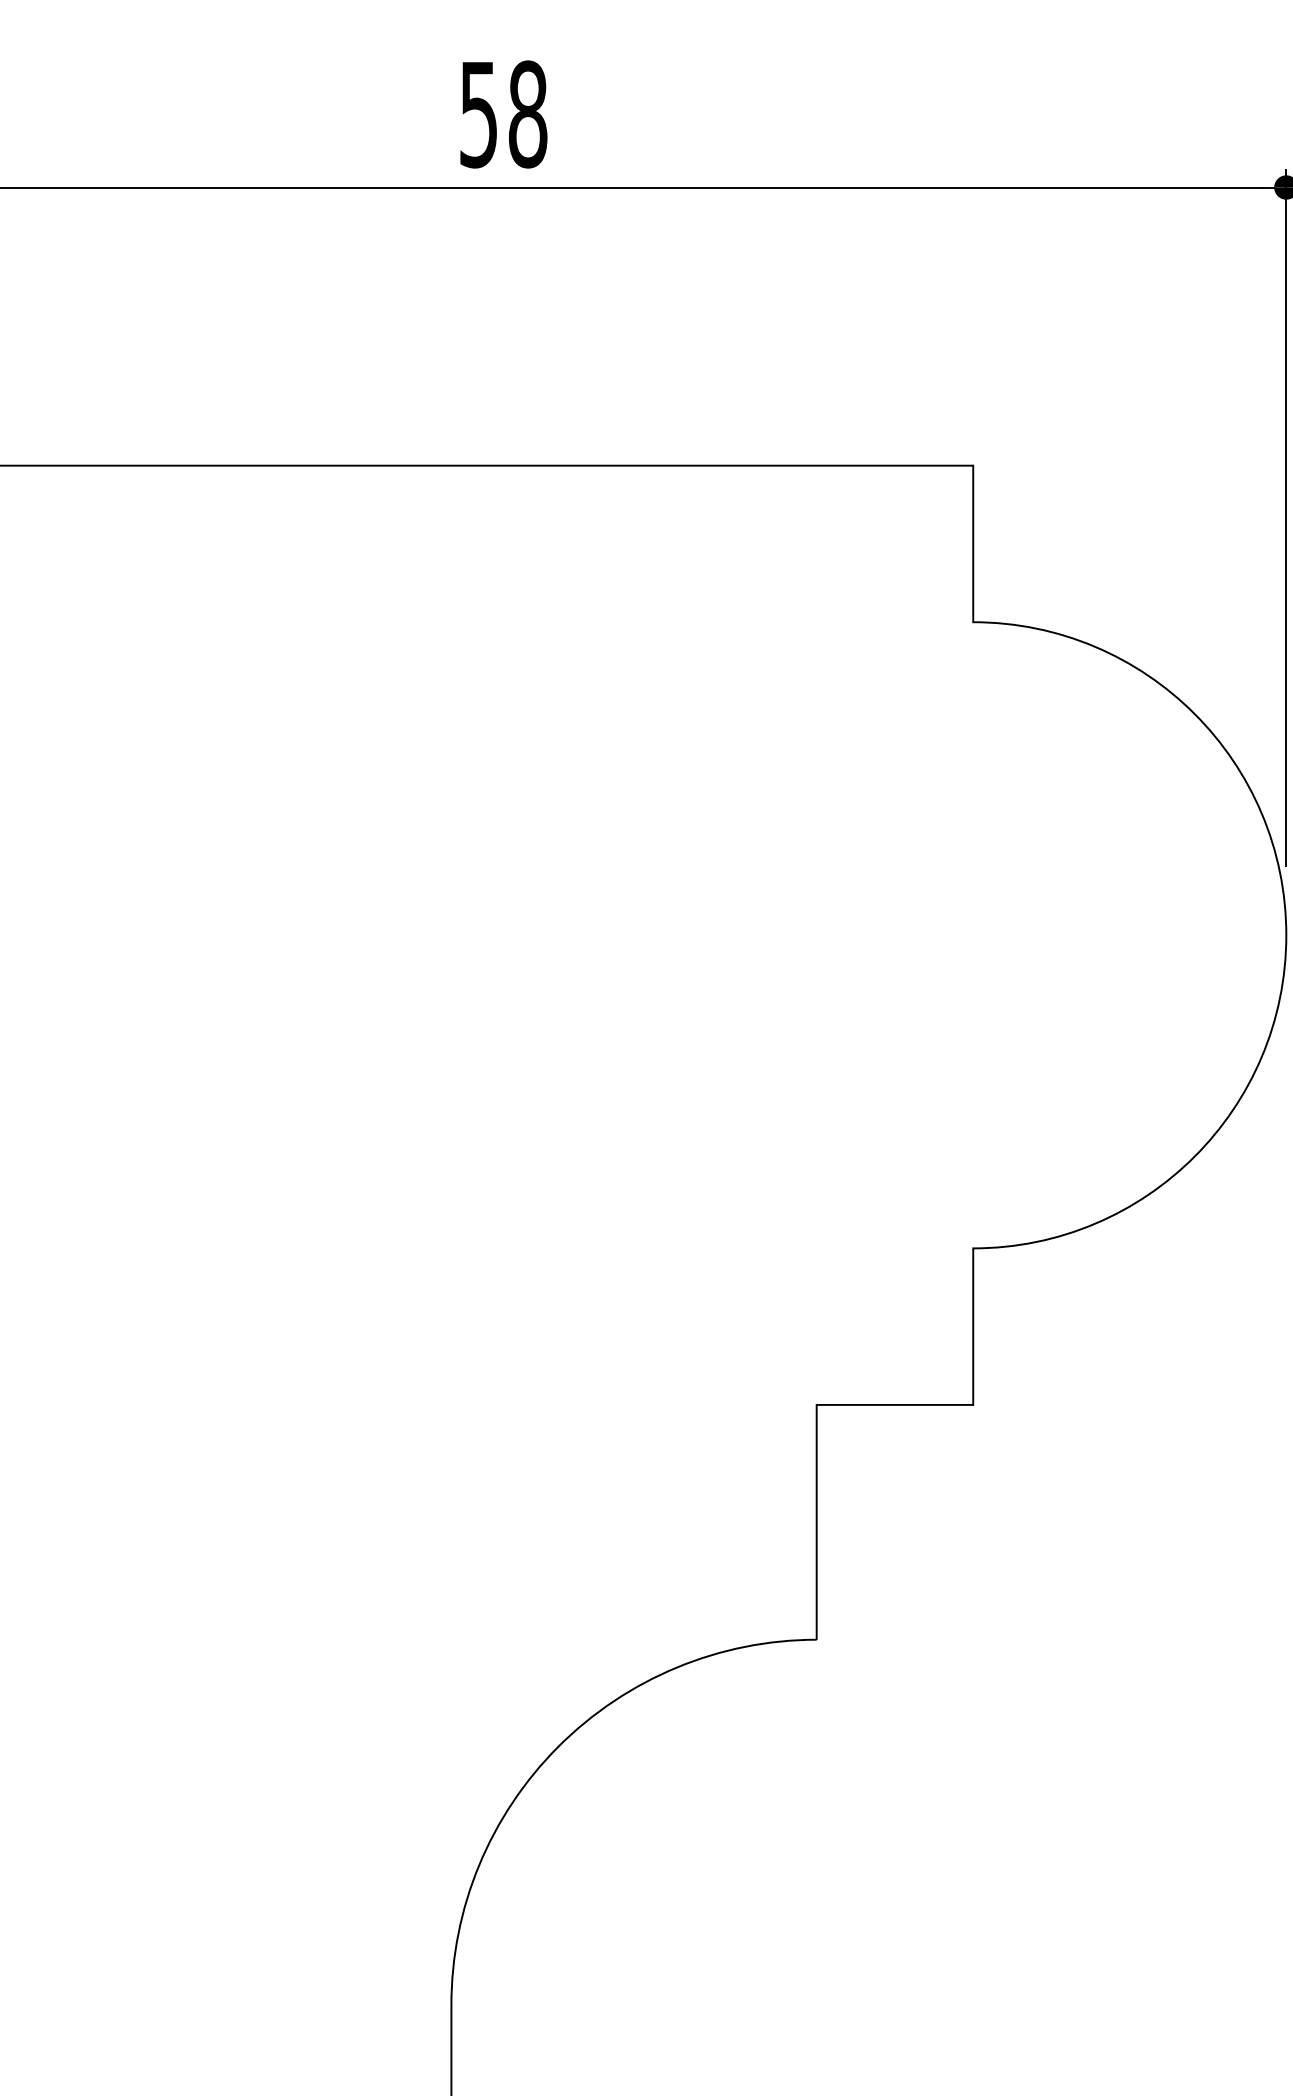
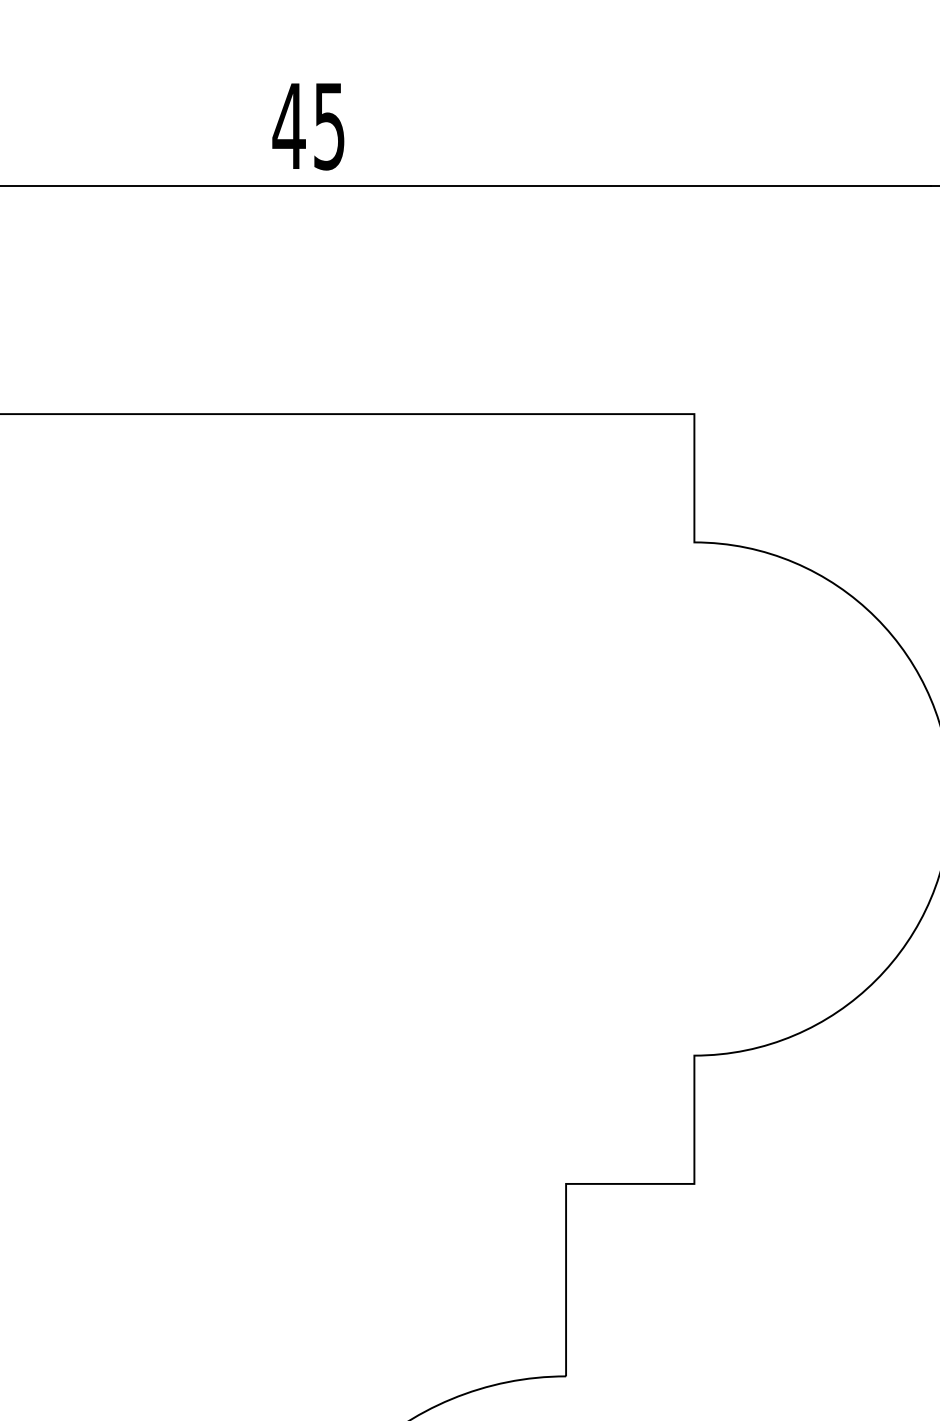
text: (502, 114) -> (308, 126), 58 -> 45

